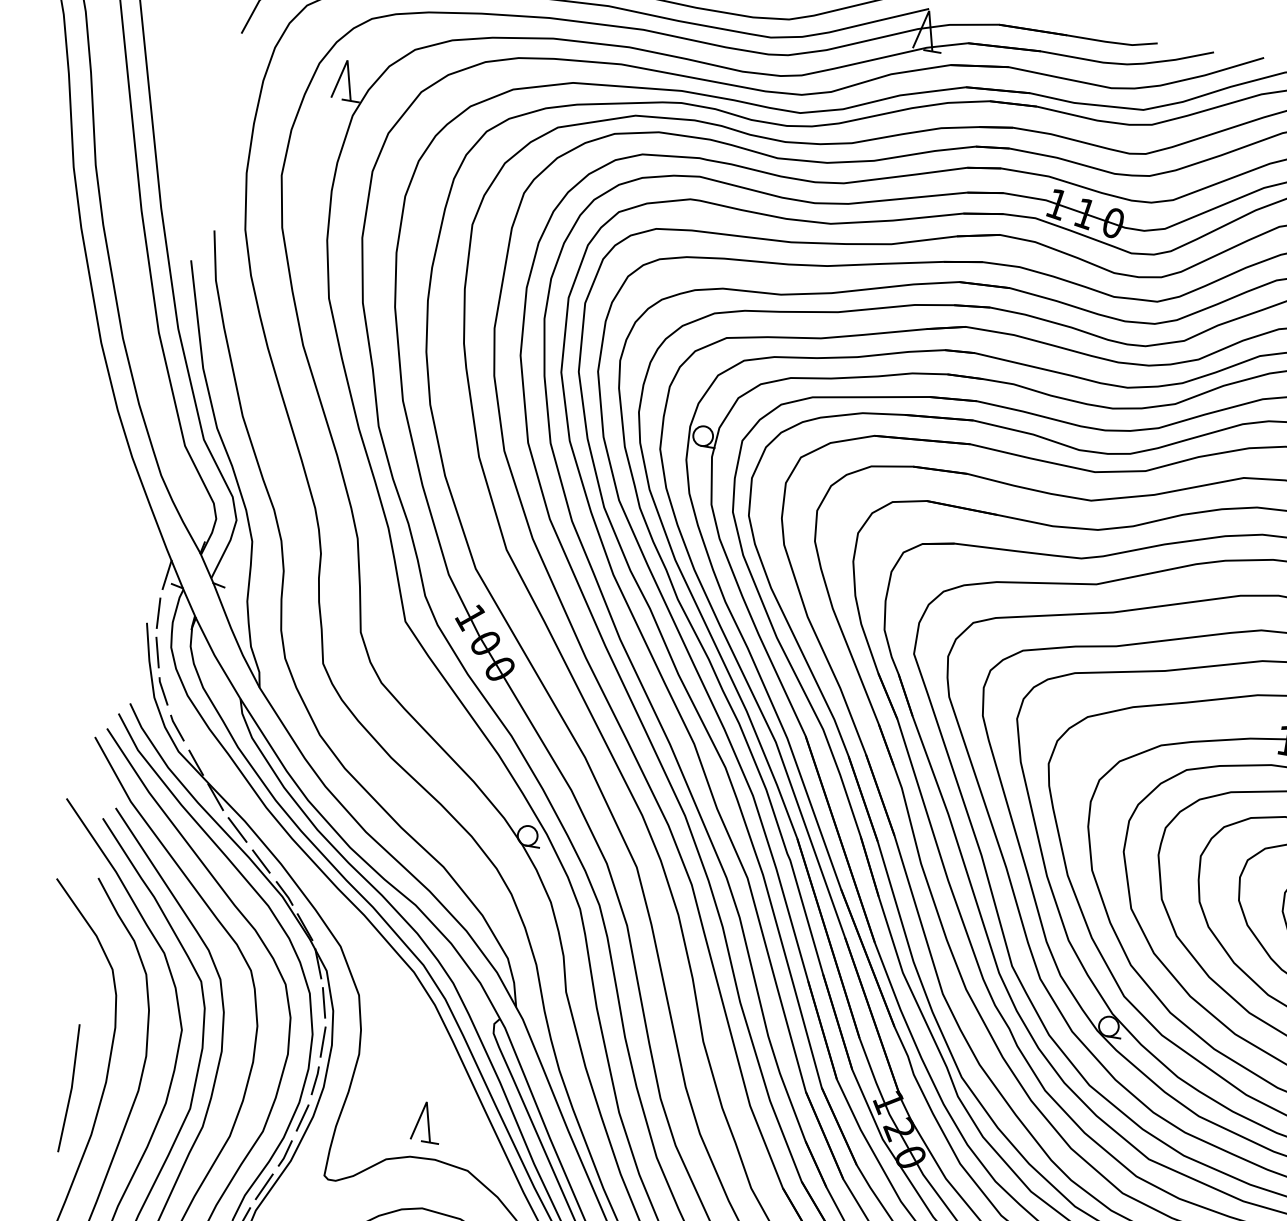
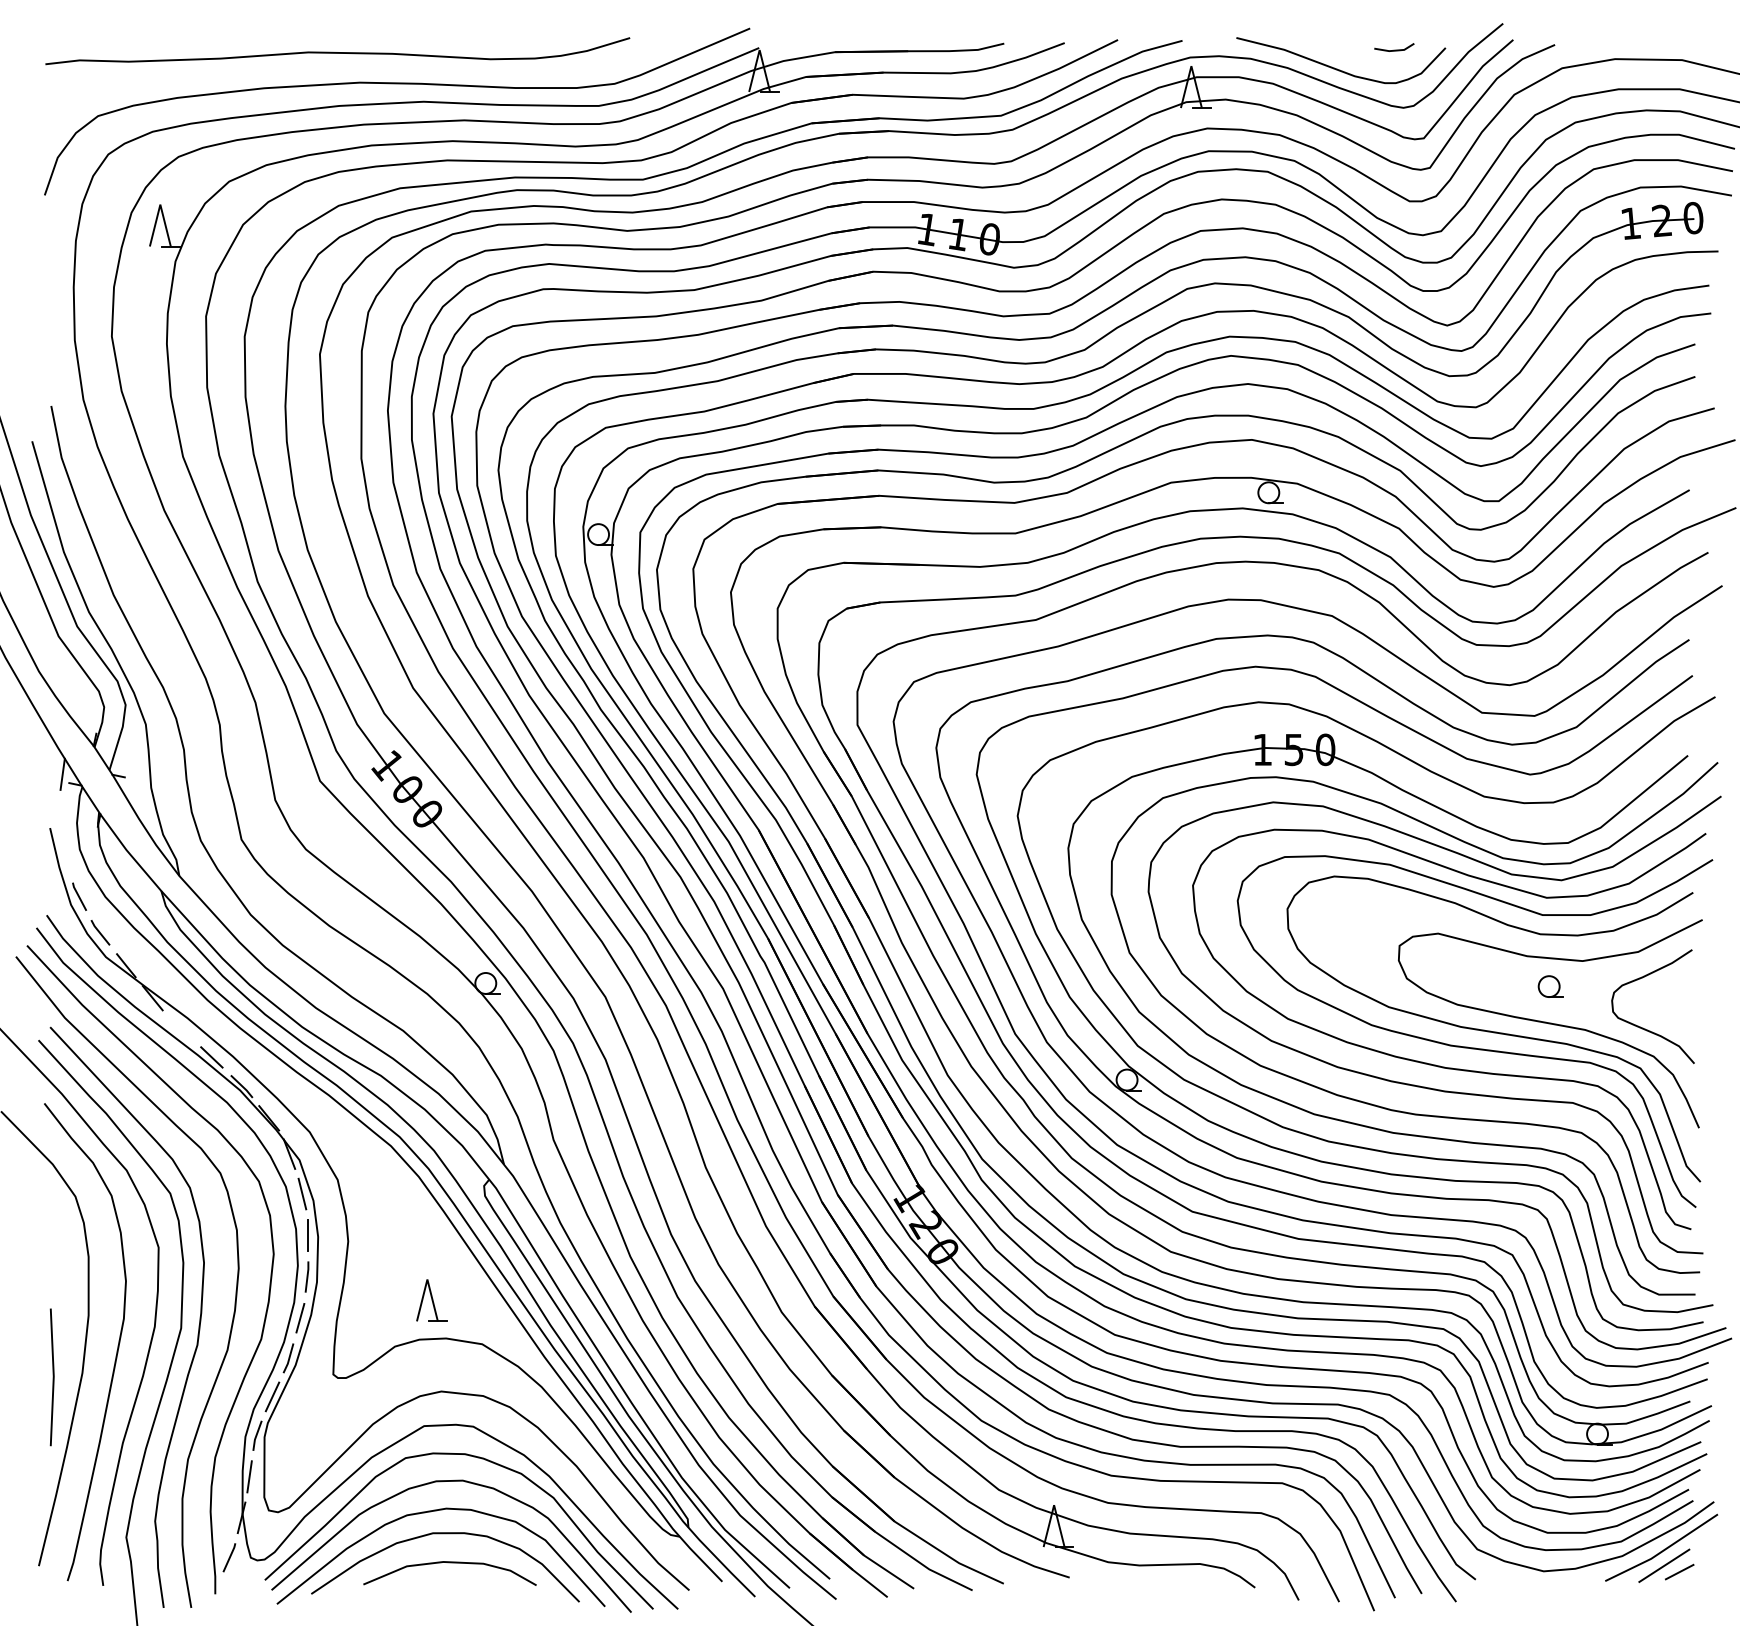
line: (158, 612) -> (60, 815), removed
line: (157, 652) -> (66, 857), removed
line: (237, 829) -> (181, 1028), removed
line: (70, 1088) -> (52, 1377), moved

